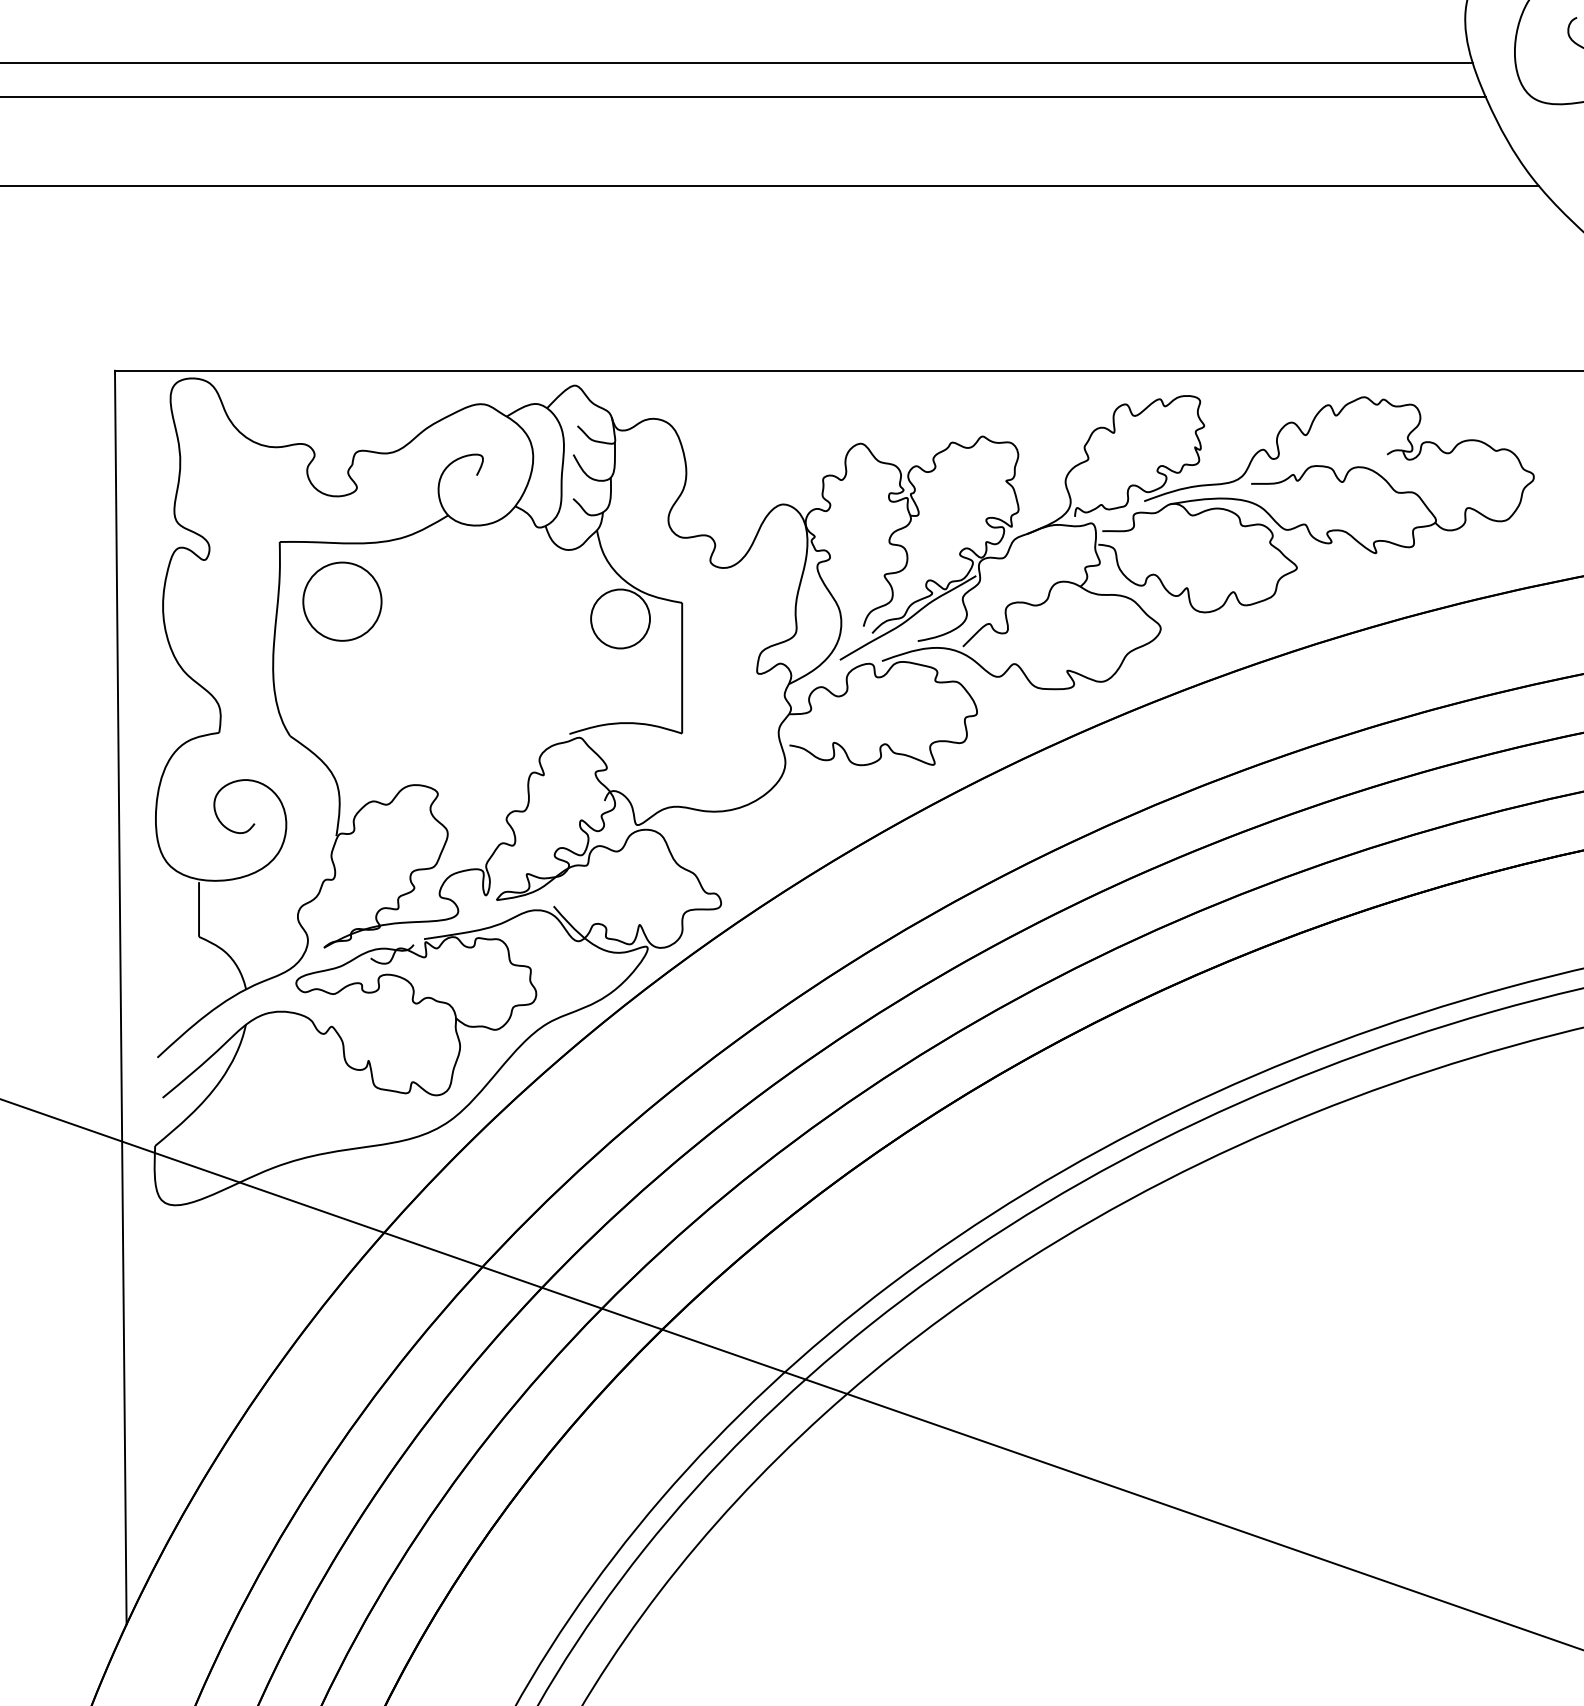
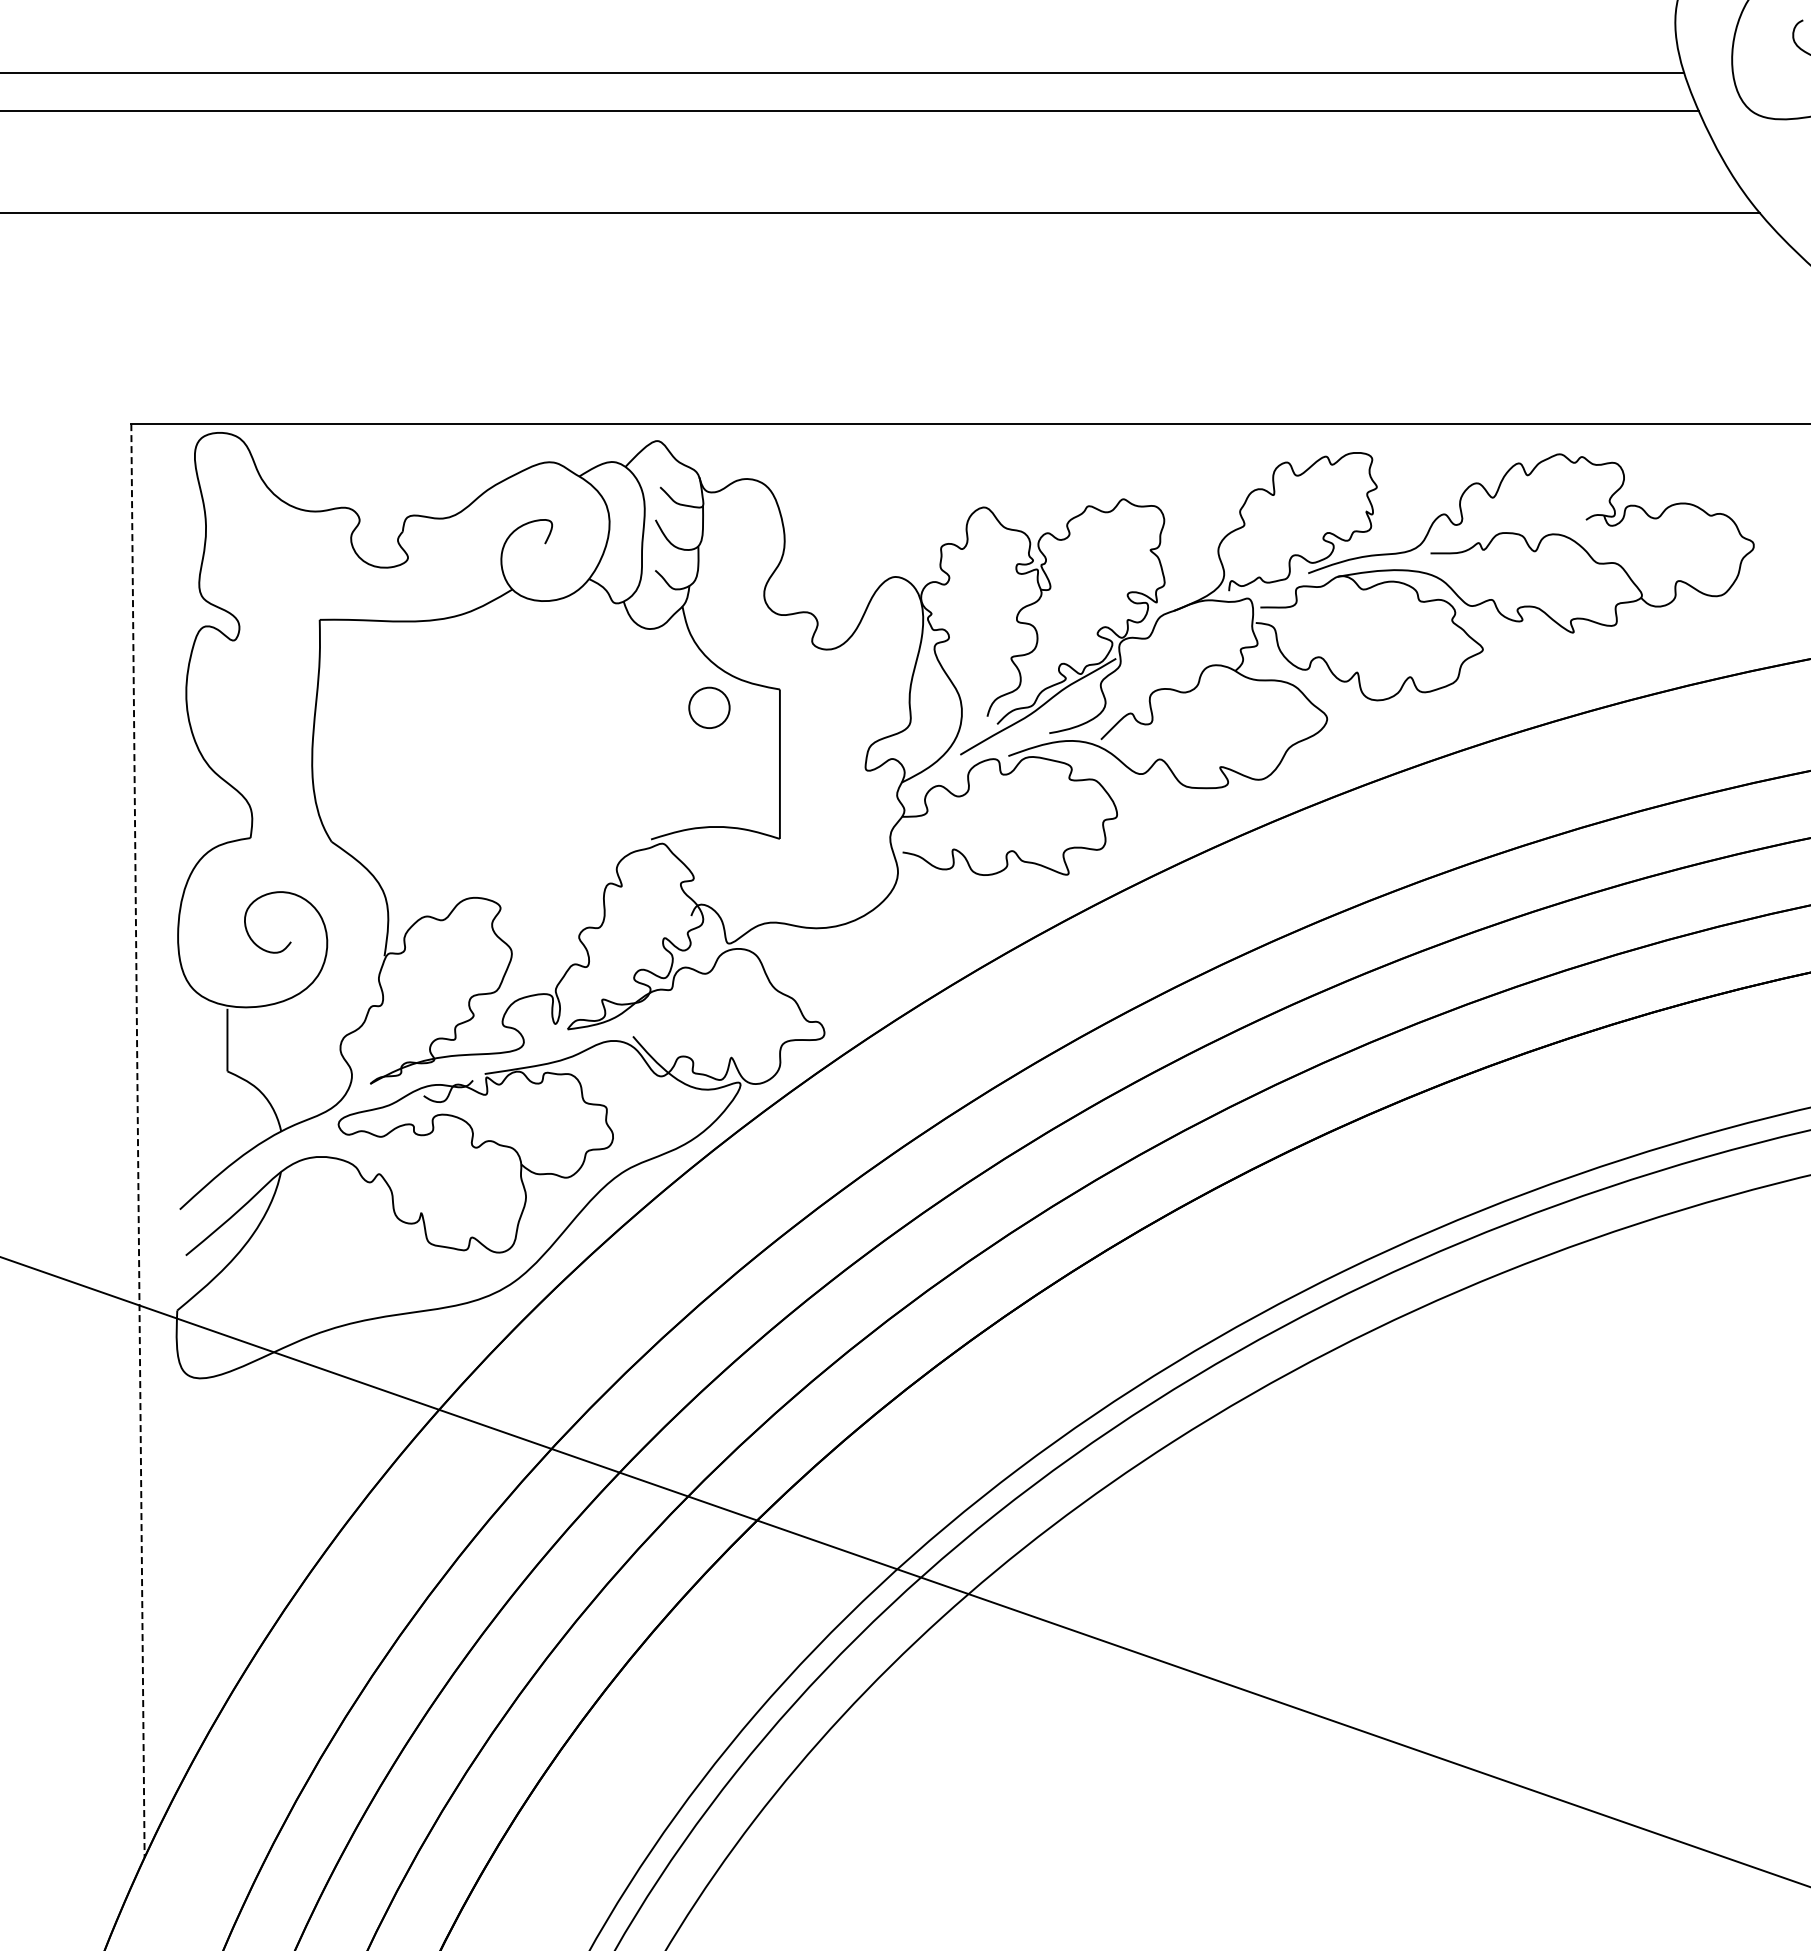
circle: (342, 601) -> (391, 687), removed
circle: (620, 618) -> (709, 707), size x0.6
line: (120, 997) -> (137, 1140), solid -> dashed

